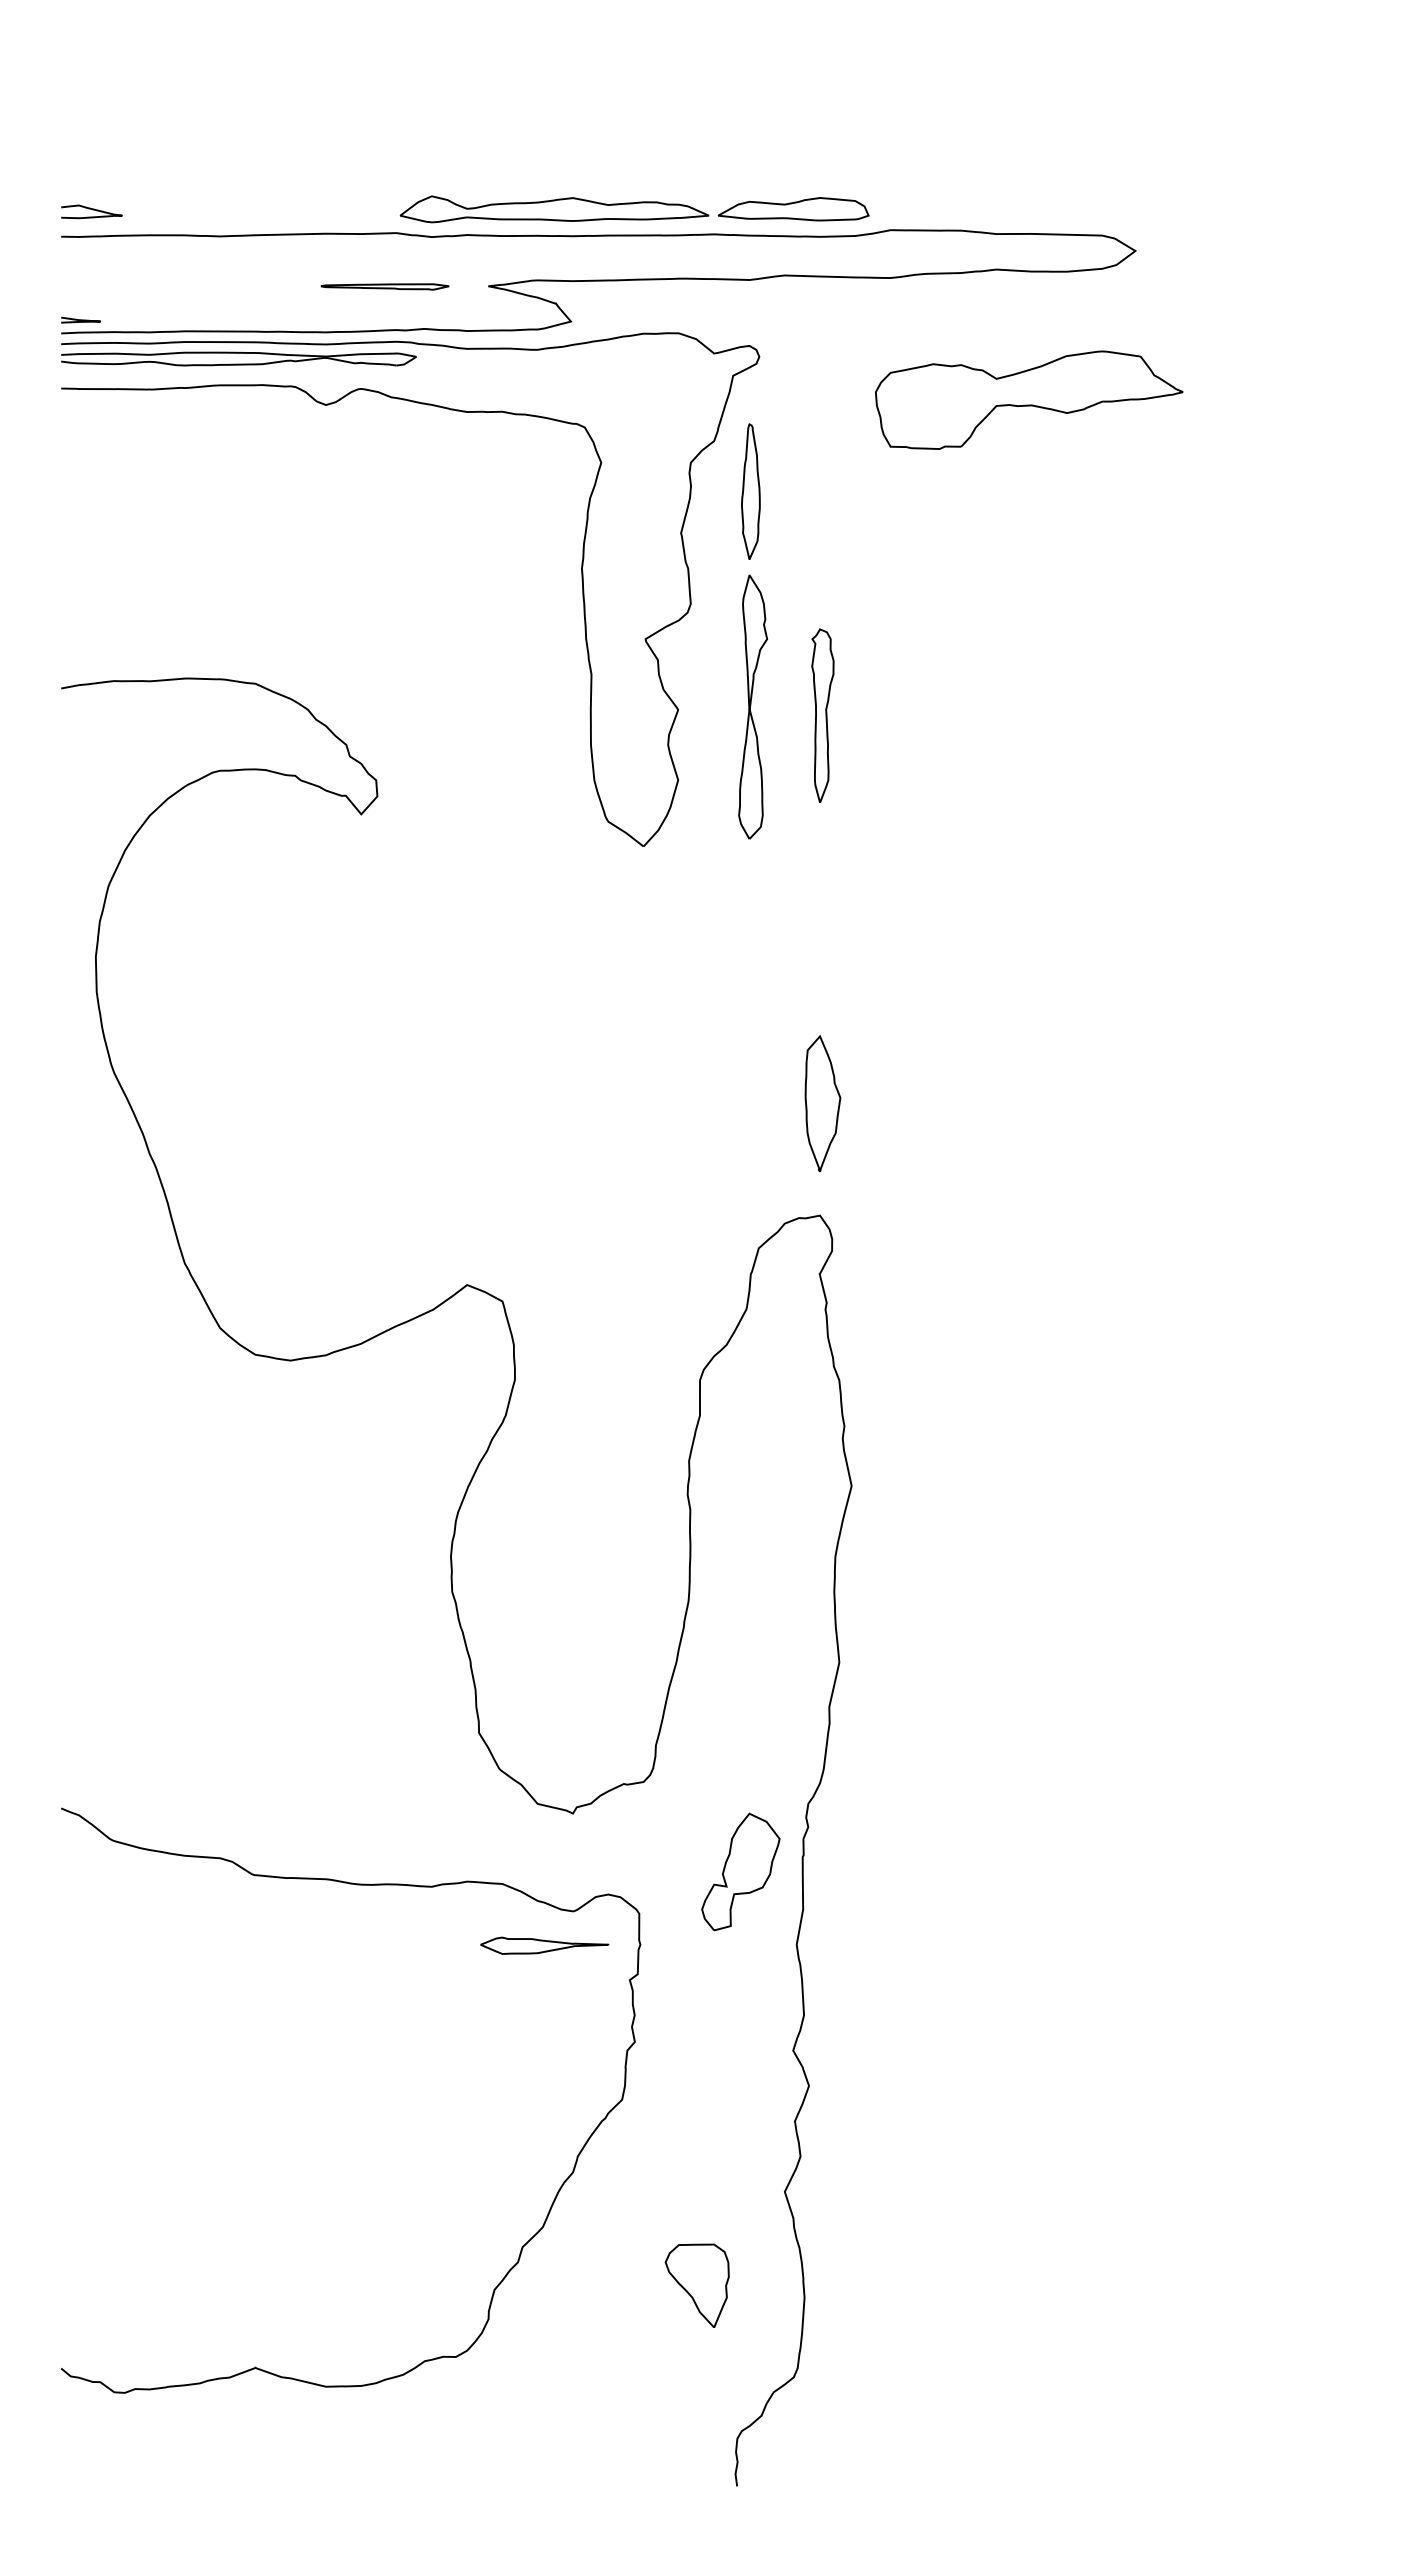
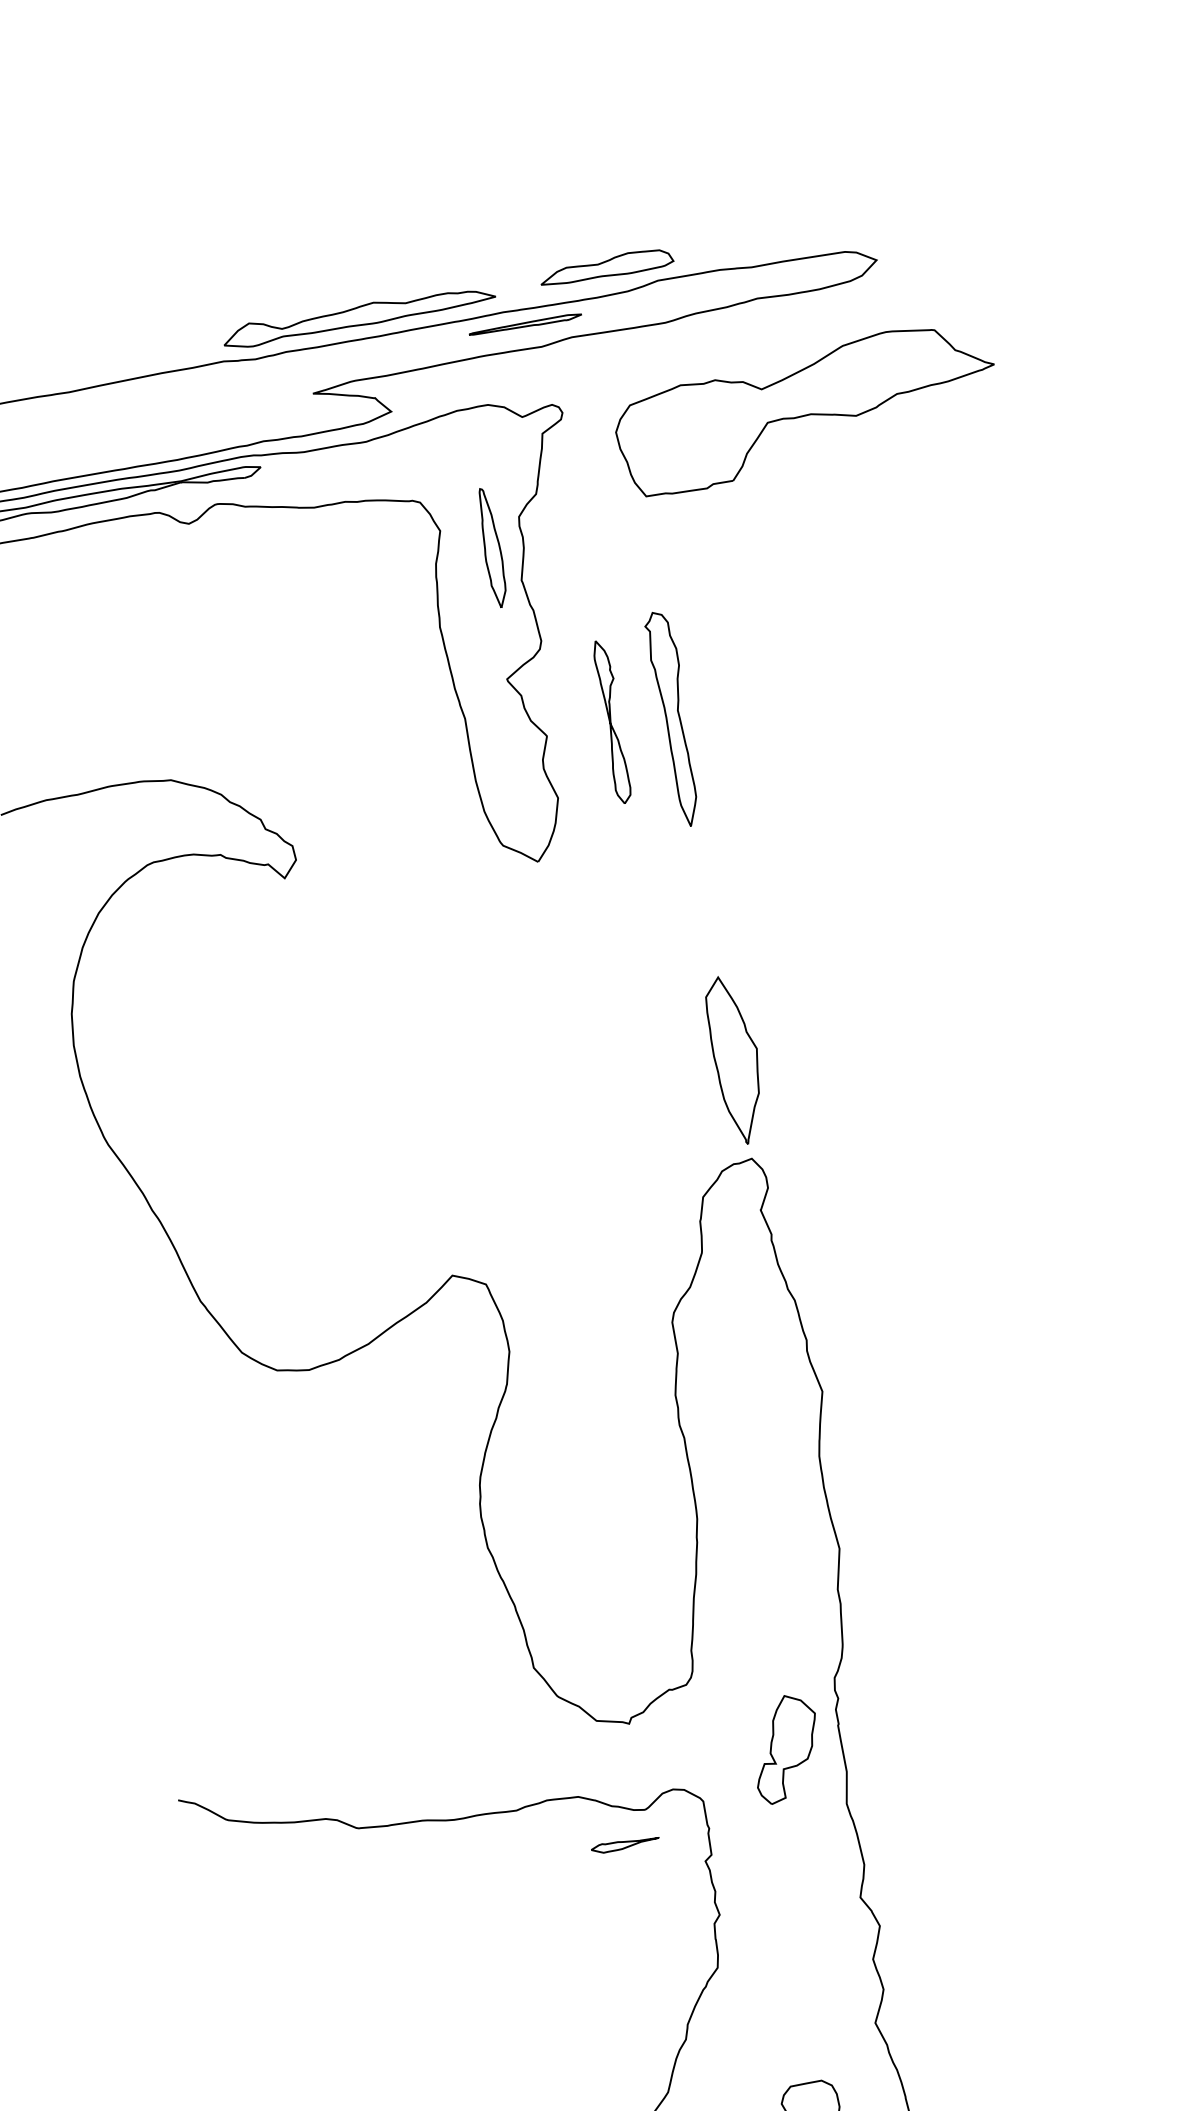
part: (793, 209) -> (606, 267), moved
part: (384, 286) -> (525, 324), moved
part: (1029, 399) -> (806, 407), size x1.4
part: (750, 491) -> (491, 547), moved
part: (752, 706) -> (611, 721), size x0.7
part: (822, 715) -> (674, 718), size x1.4
part: (822, 1103) -> (736, 1059), size x1.4
part: (544, 1945) -> (624, 1844), size x0.6

